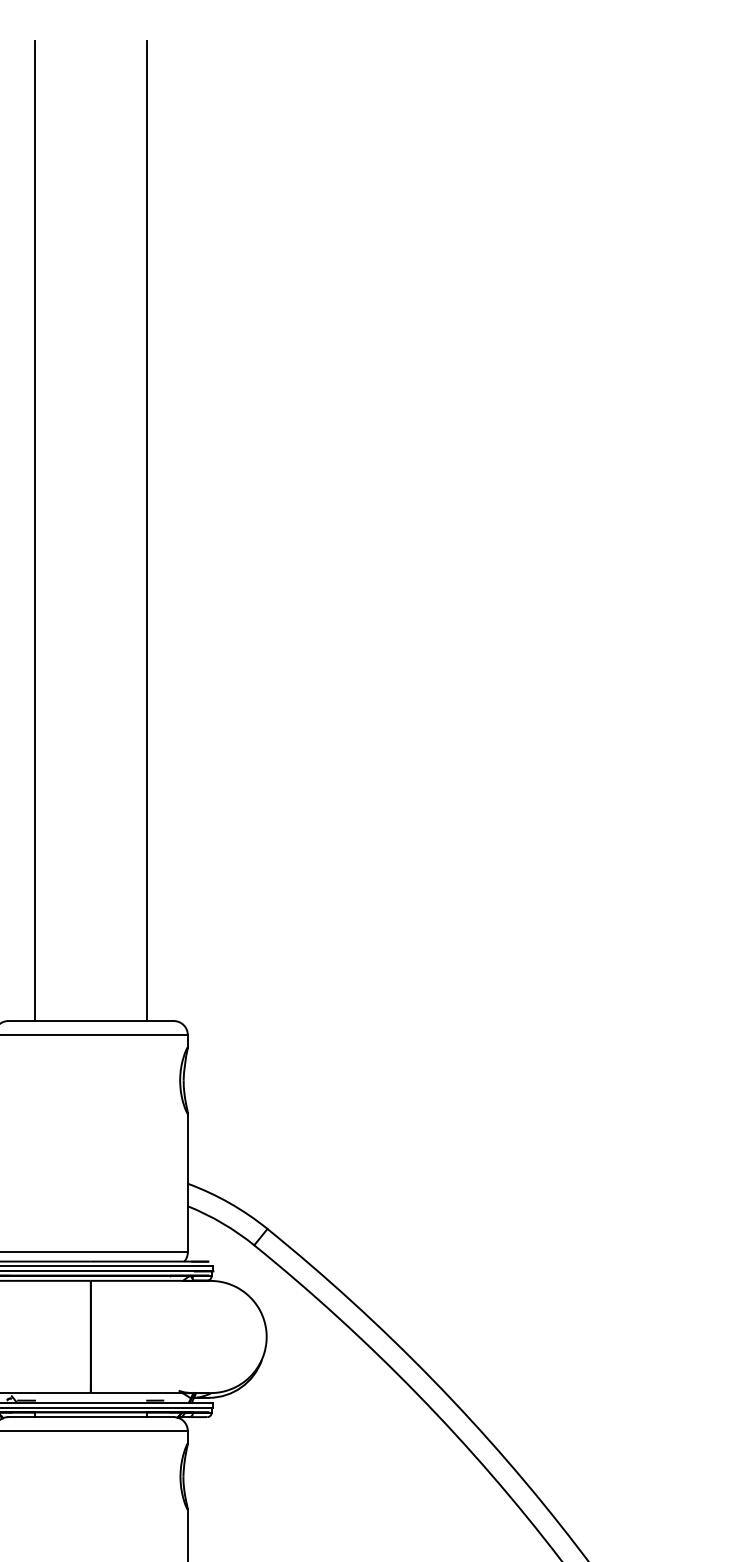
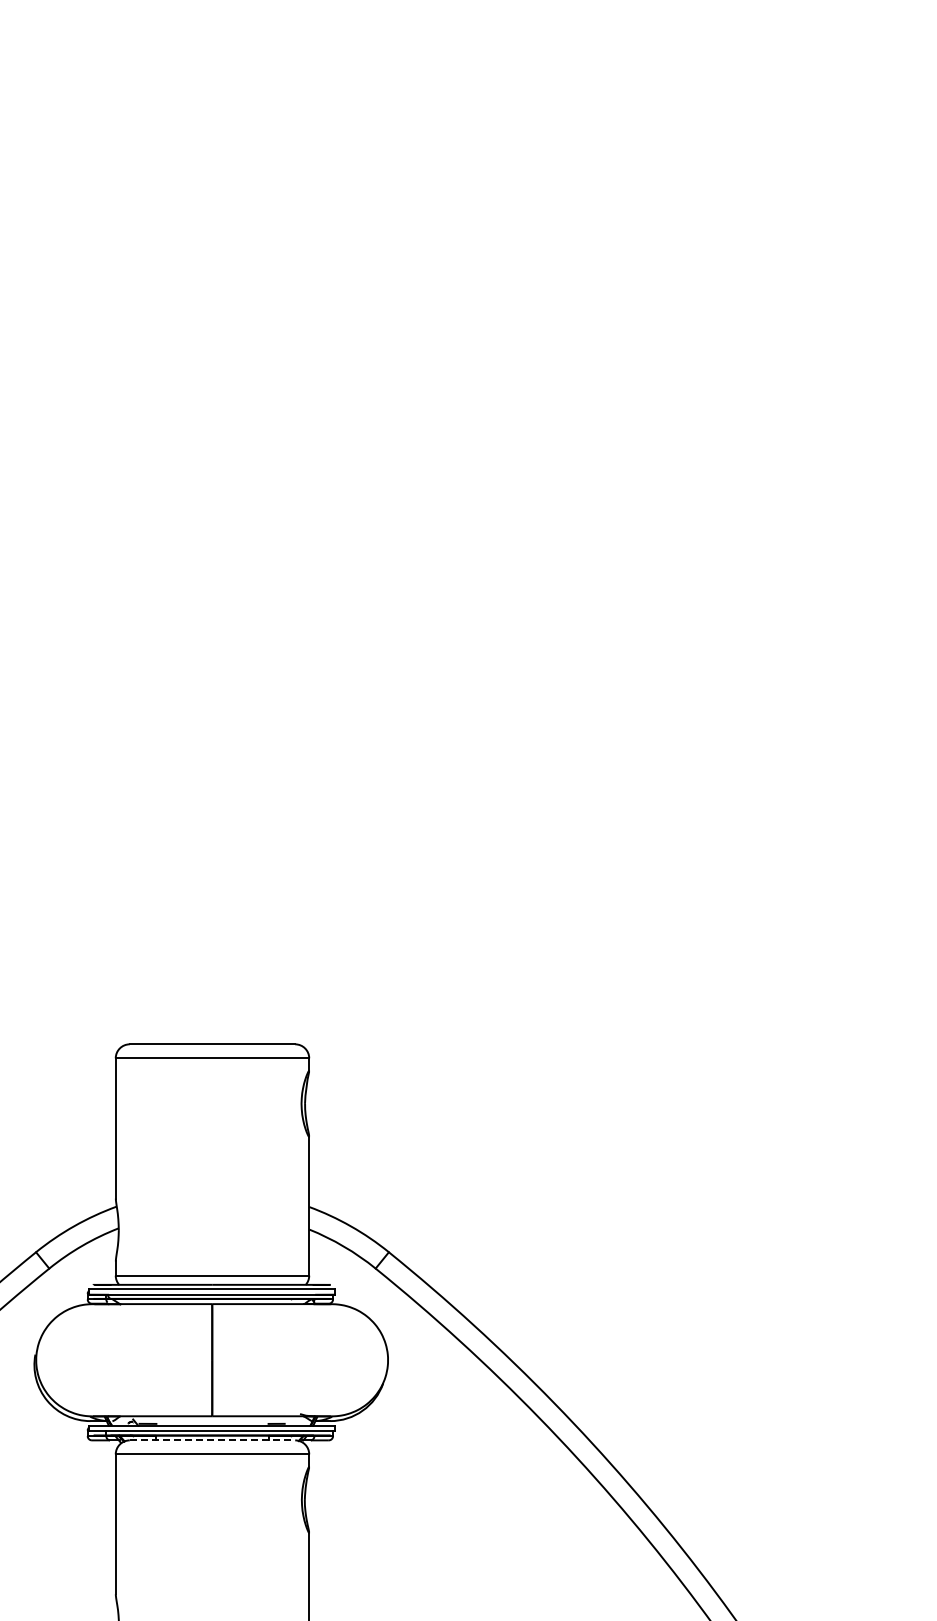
line: (35, 531) -> (156, 554), removed
line: (147, 531) -> (268, 554), removed
line: (91, 1417) -> (212, 1440), solid -> dashed

